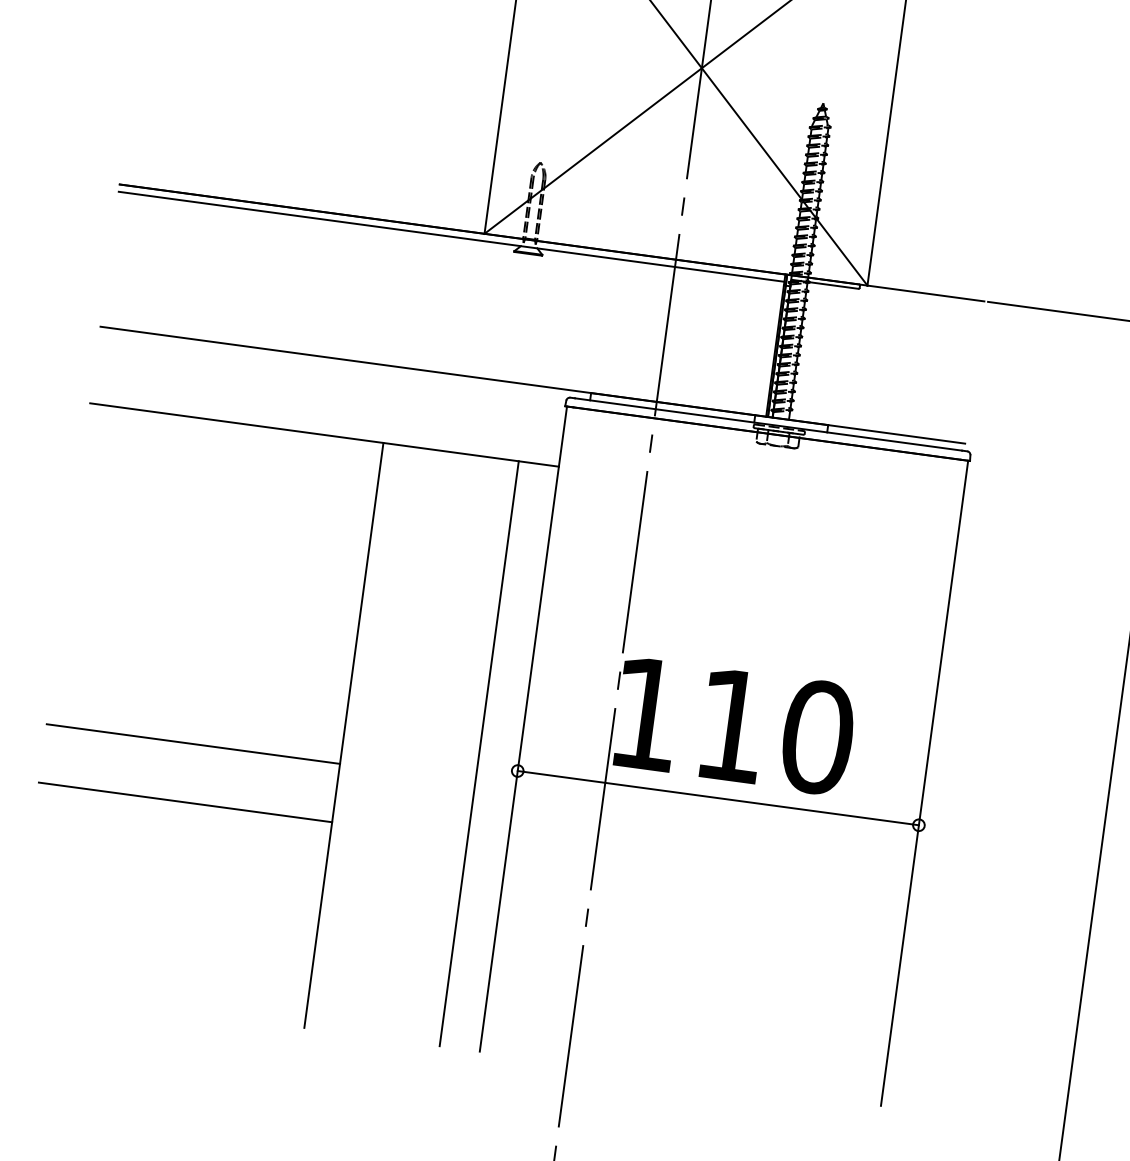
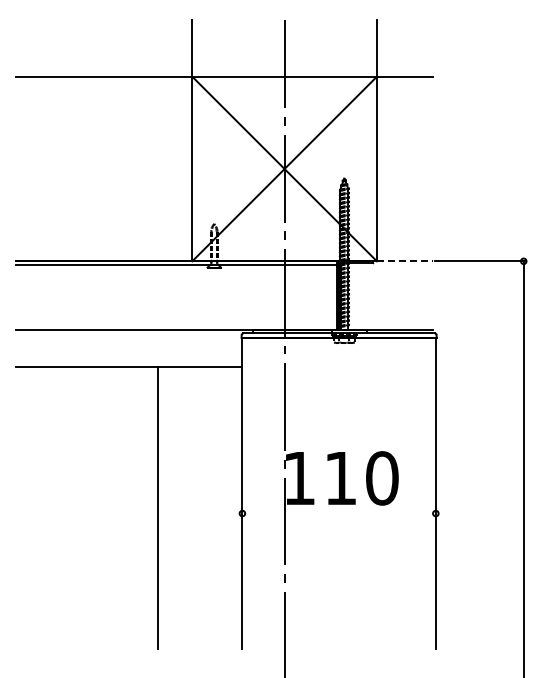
line: (926, 293) -> (405, 261), solid -> dashed
line: (192, 743) -> (86, 521), removed
line: (480, 753) -> (223, 507), removed
line: (717, 797) -> (338, 513), removed
line: (184, 801) -> (86, 549), removed

